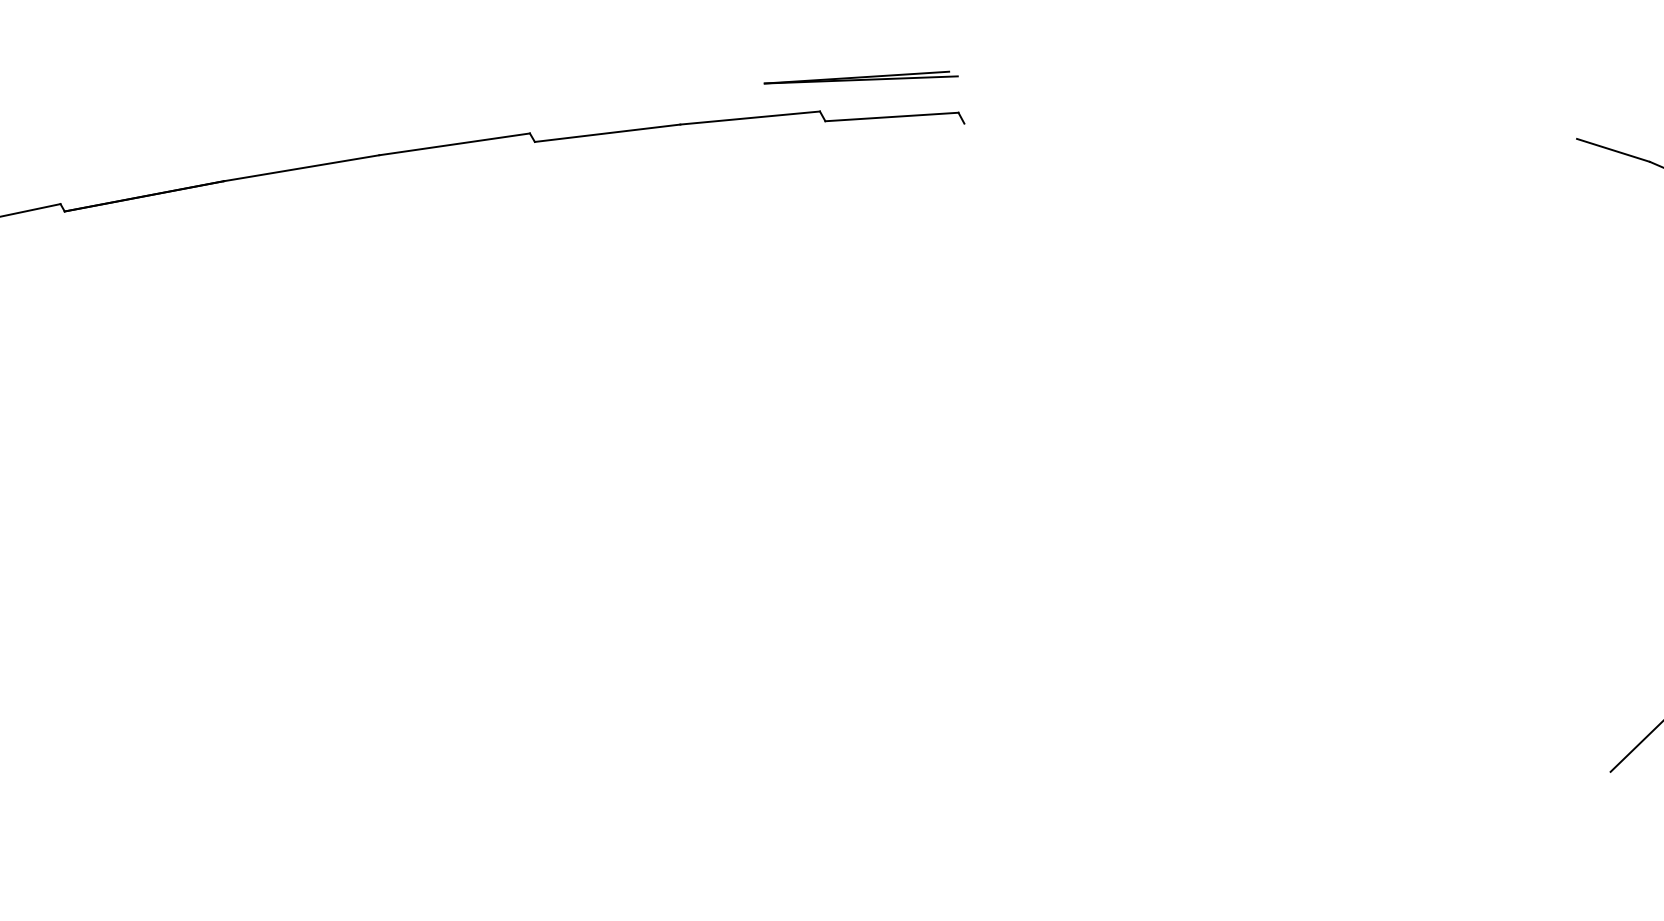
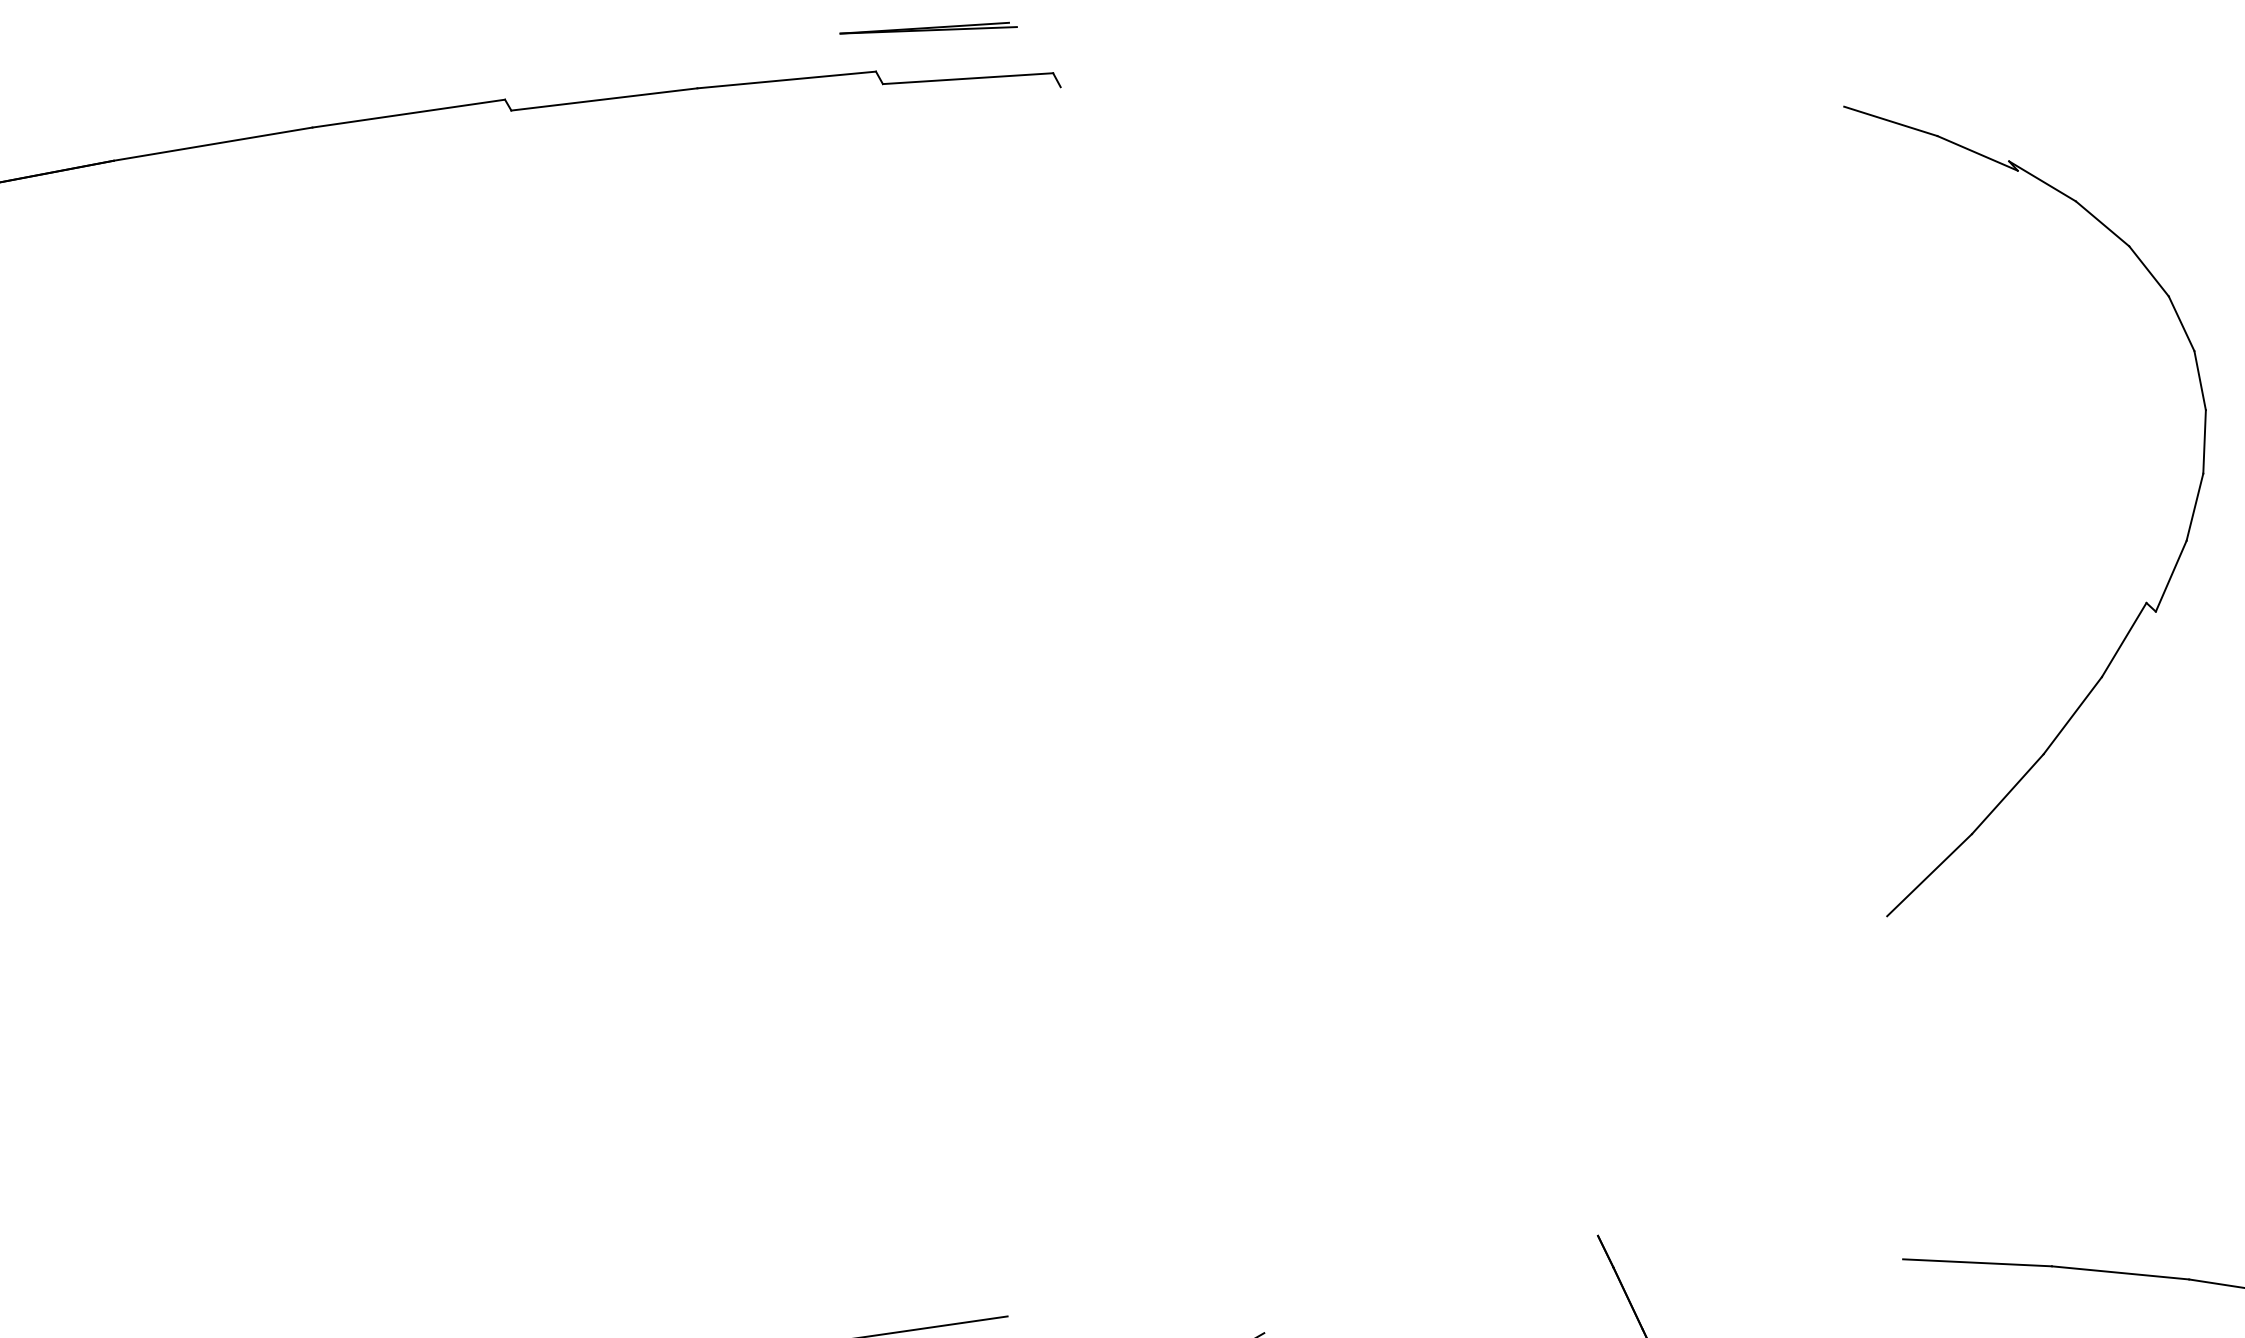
part: (861, 77) -> (928, 27), size x0.71

